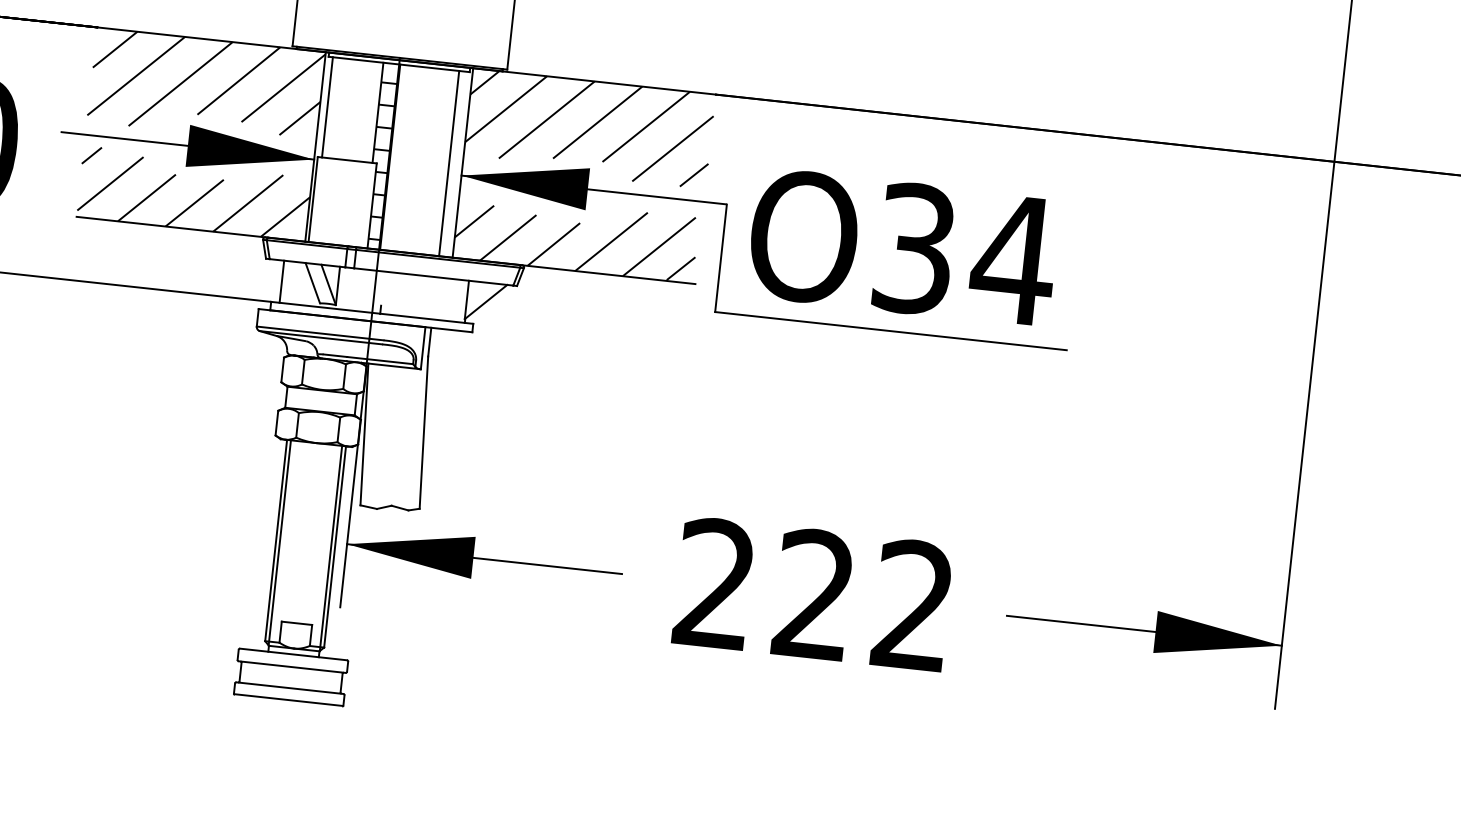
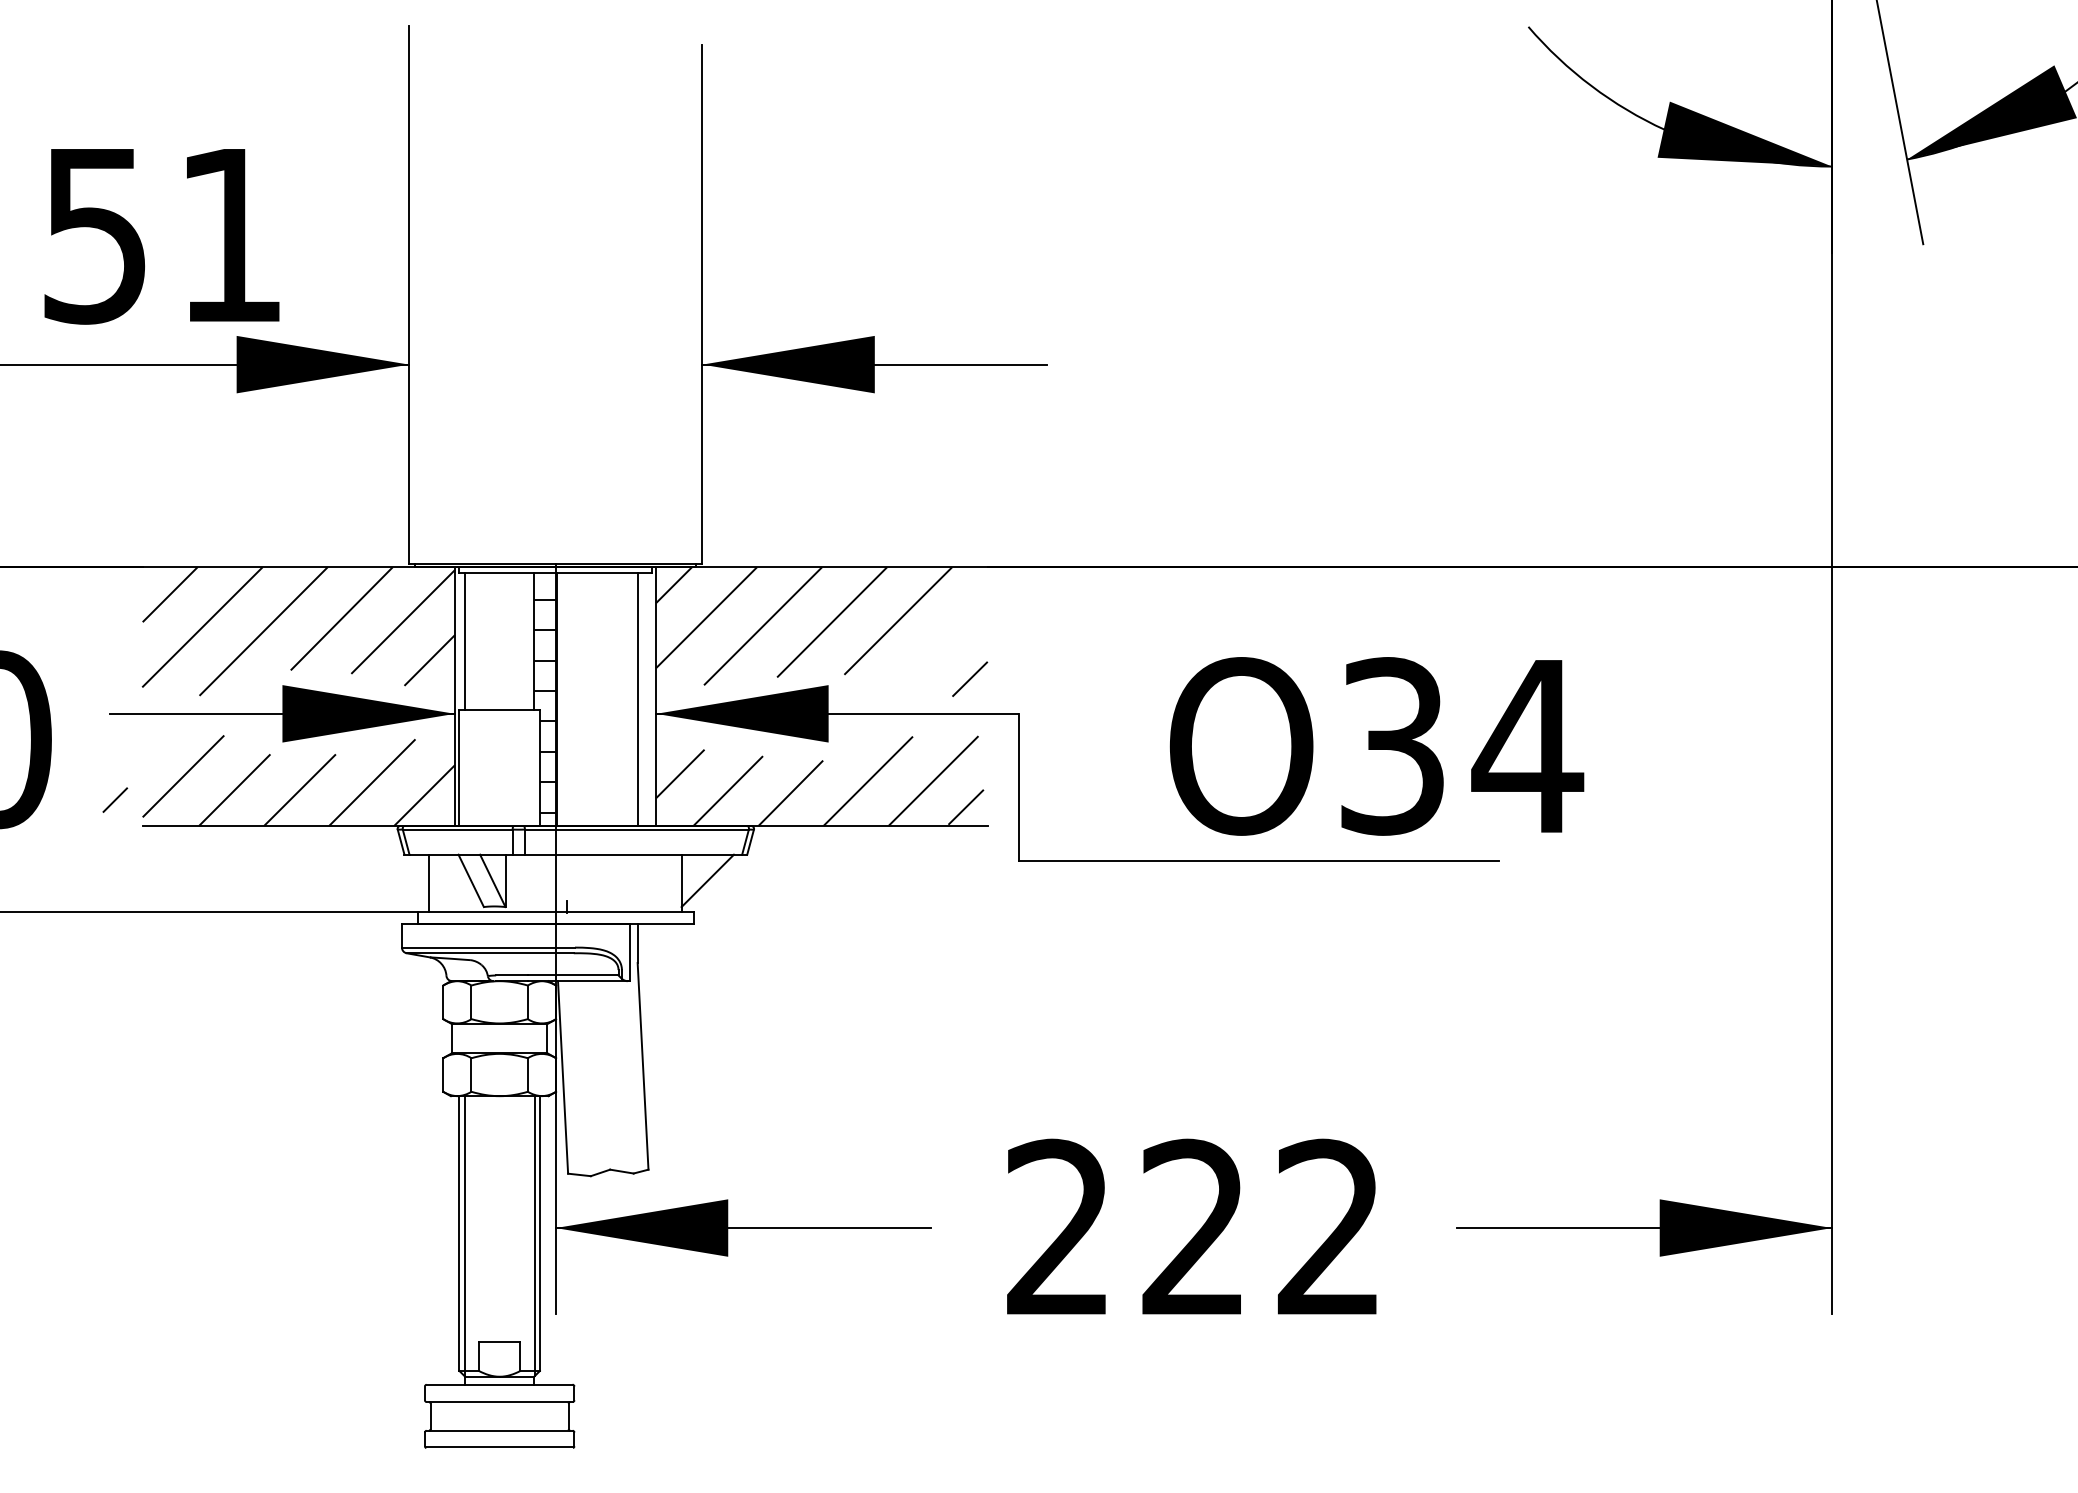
line: (672, 148) -> (937, 646), removed
line: (92, 155) -> (115, 799), moved
text: (902, 247) -> (1376, 746), moved

